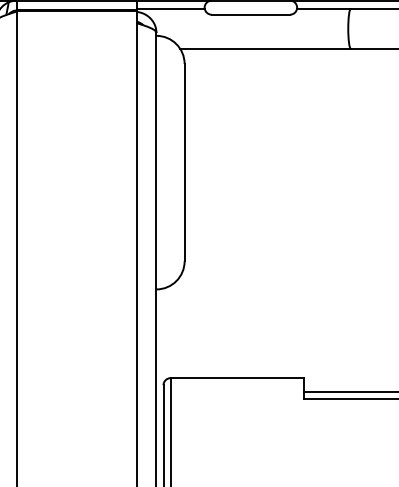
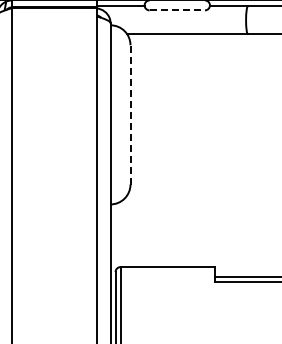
line: (251, 14) -> (177, 10), solid -> dashed
line: (184, 162) -> (130, 114), solid -> dashed

